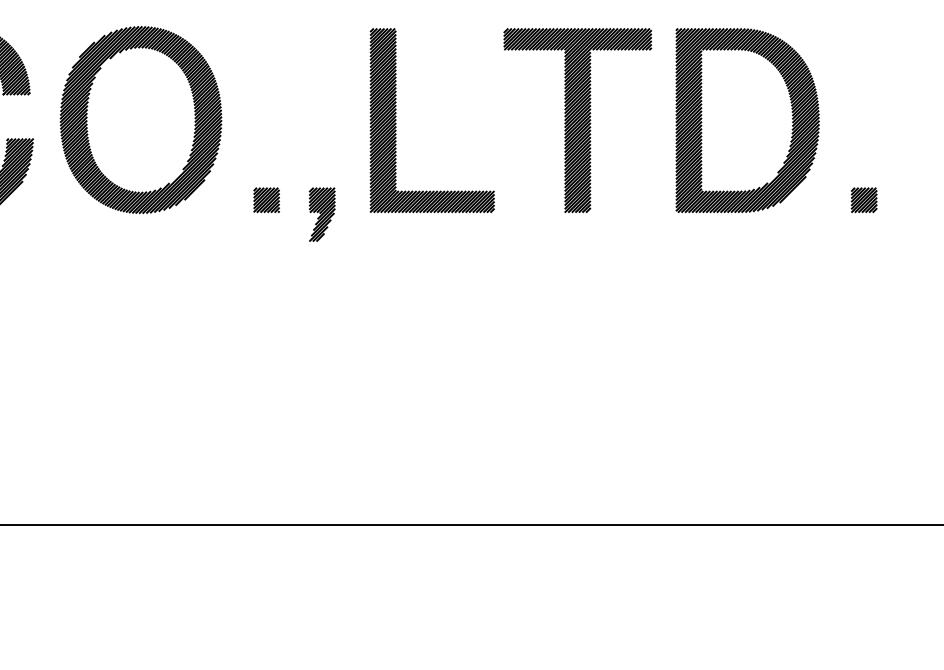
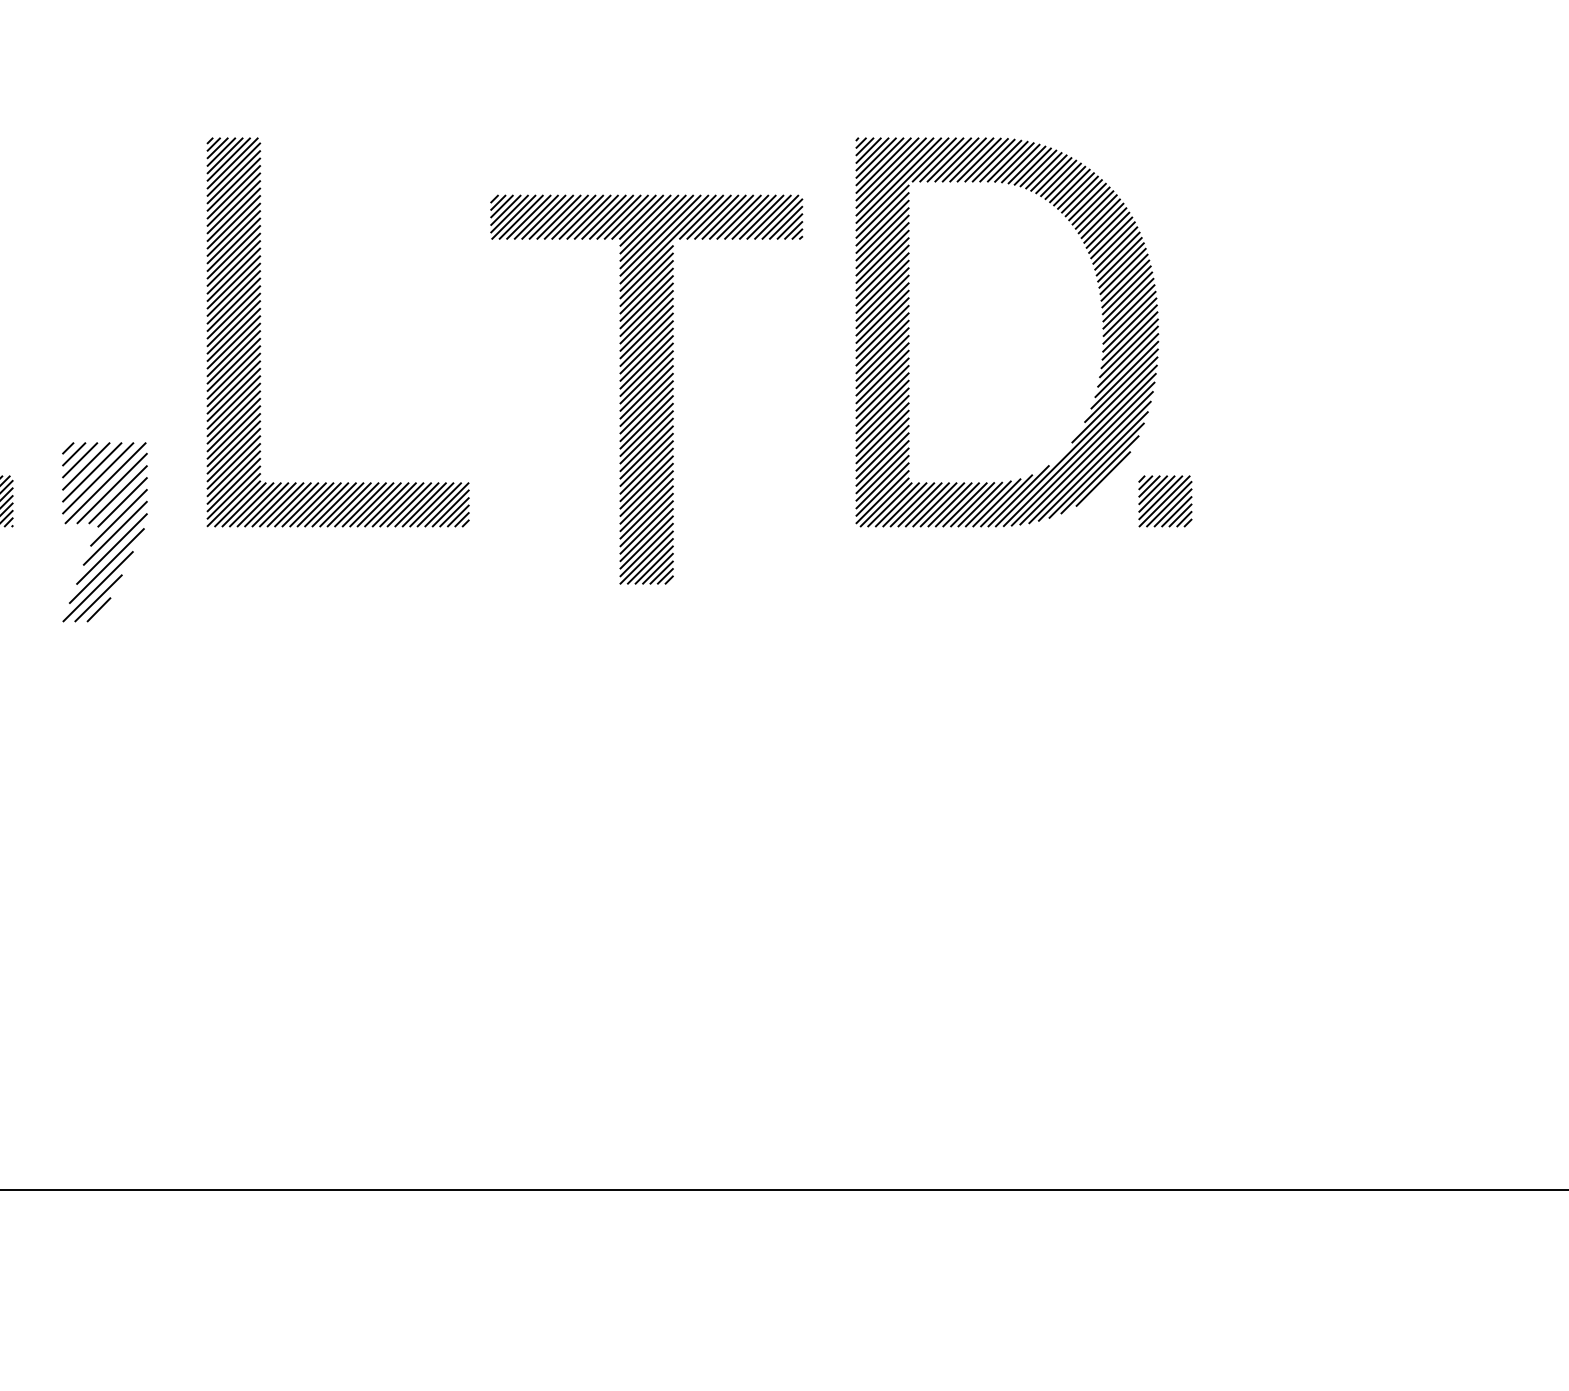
part: (577, 120) -> (646, 389), moved
part: (863, 200) -> (1163, 501), moved
part: (321, 214) -> (102, 531), size x1.6

